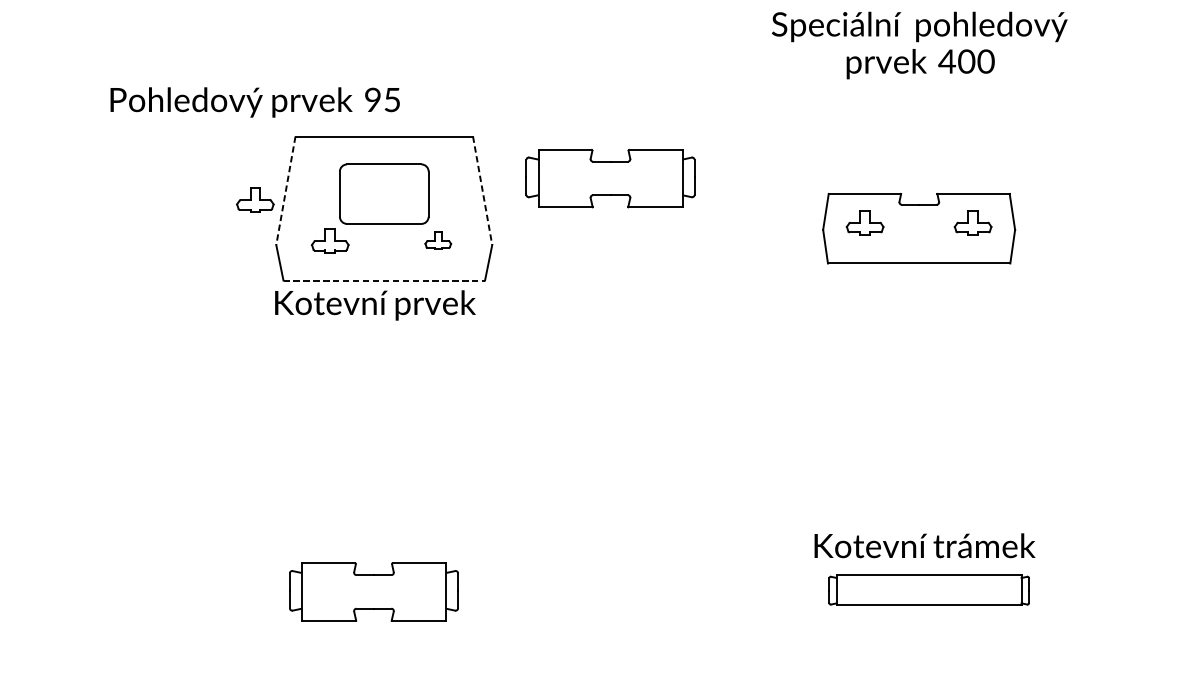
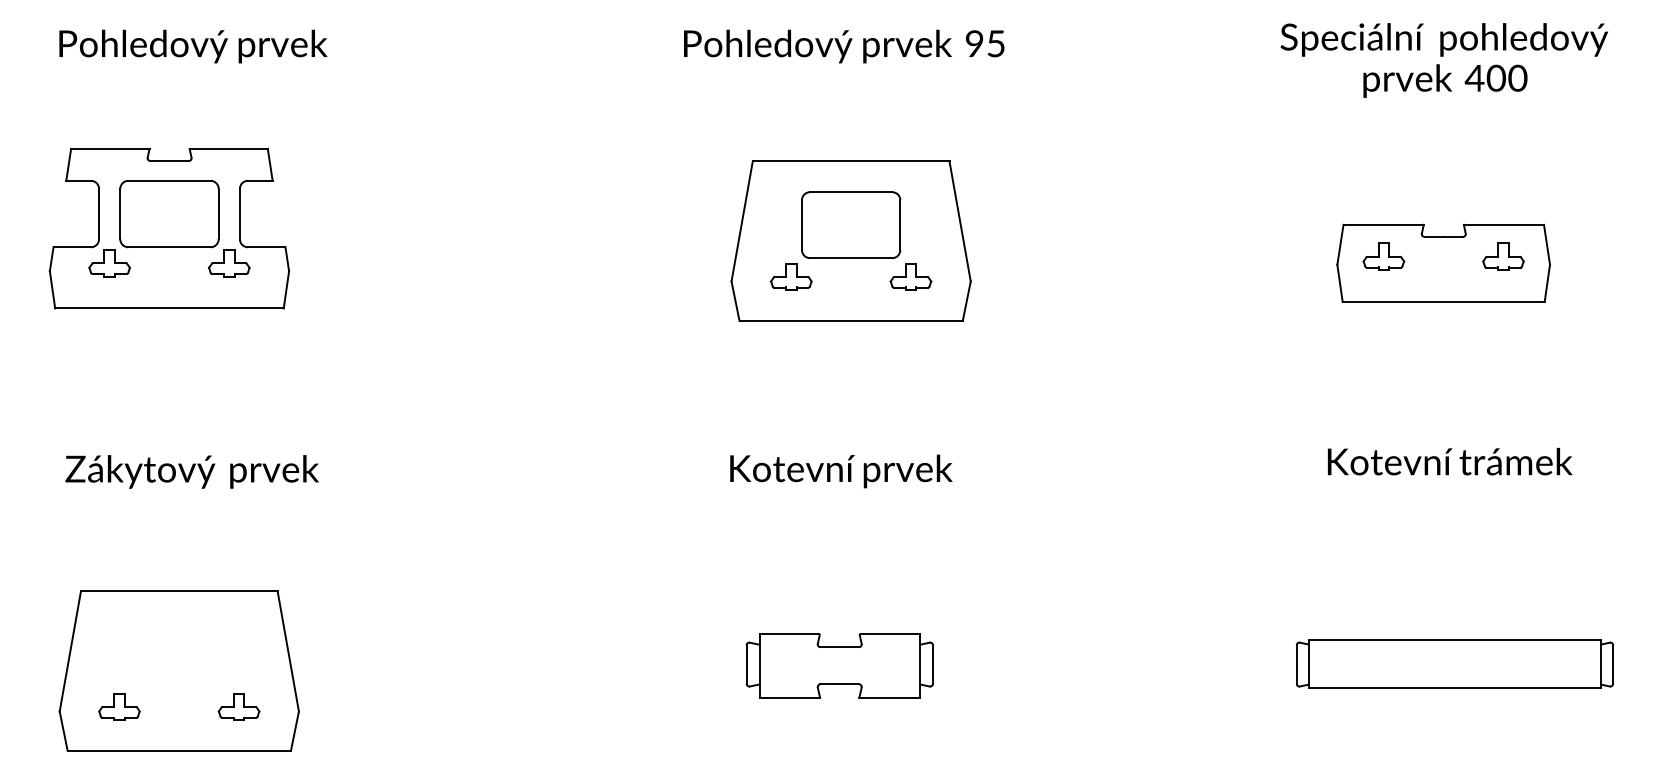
text: (255, 102) -> (844, 46), moved
part: (610, 178) -> (1101, 207), removed
line: (286, 190) -> (742, 221), dashed -> solid
line: (482, 190) -> (960, 221), dashed -> solid
part: (255, 199) -> (708, 231), removed
part: (437, 240) -> (910, 276), size x1.43
line: (384, 280) -> (851, 320), dashed -> solid
text: (375, 305) -> (841, 471), moved
text: (925, 545) -> (1450, 461), moved
part: (928, 589) -> (1454, 663), size x1.43

